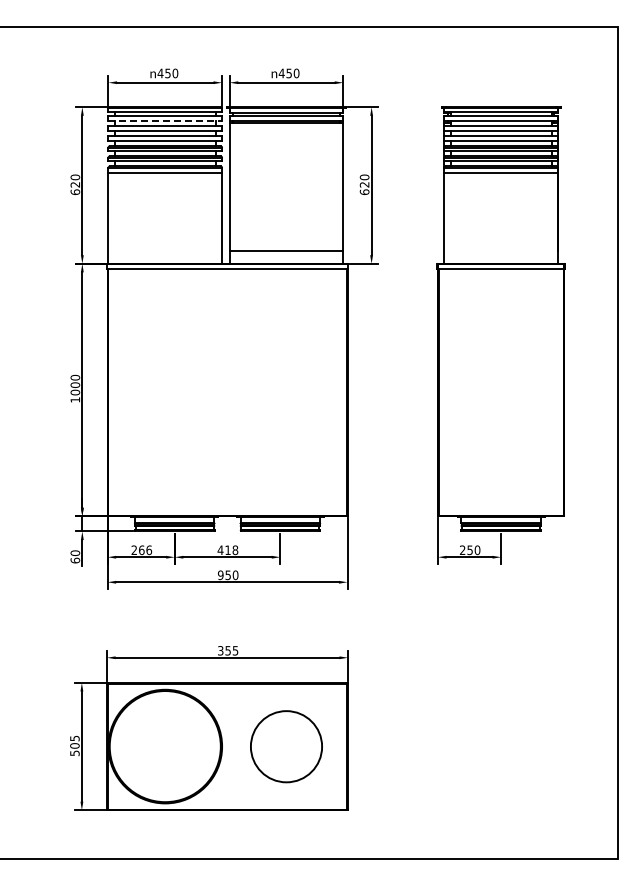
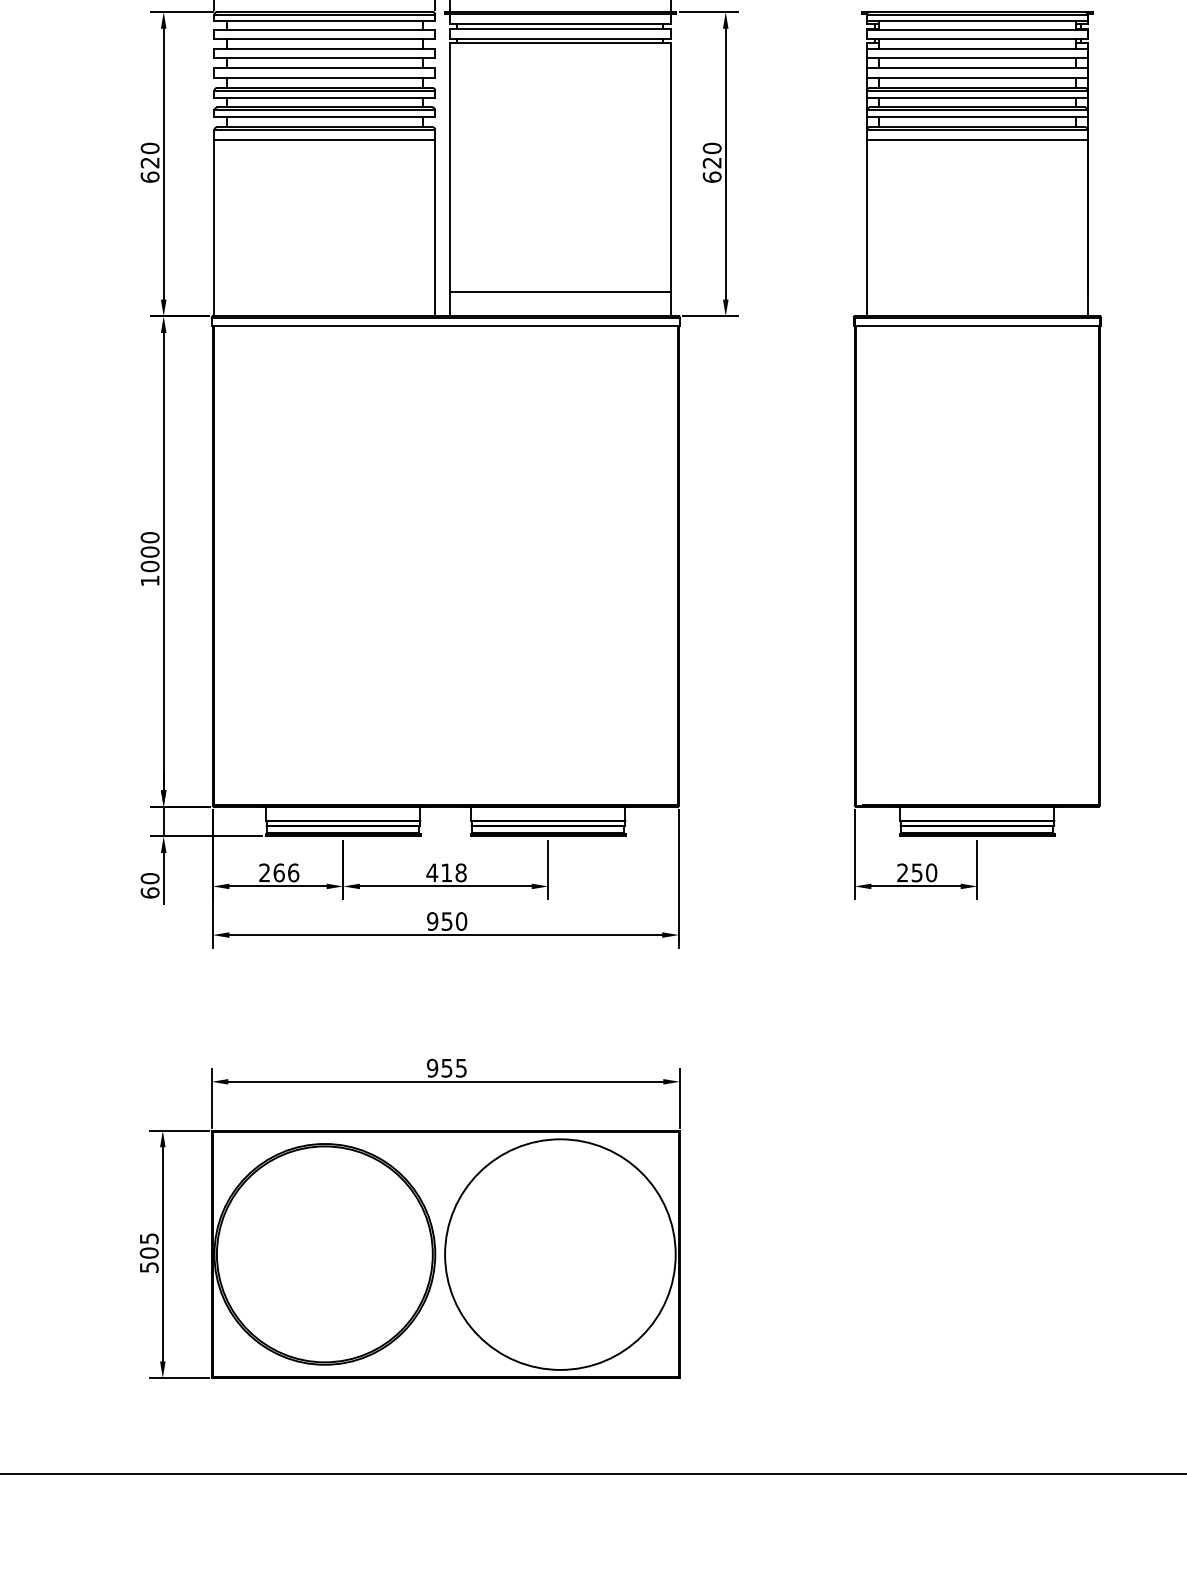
line: (165, 121) -> (325, 39), dashed -> solid
text: (220, 650) -> (432, 1067), 355 -> 955
circle: (286, 746) -> (560, 1254), size x1.67

